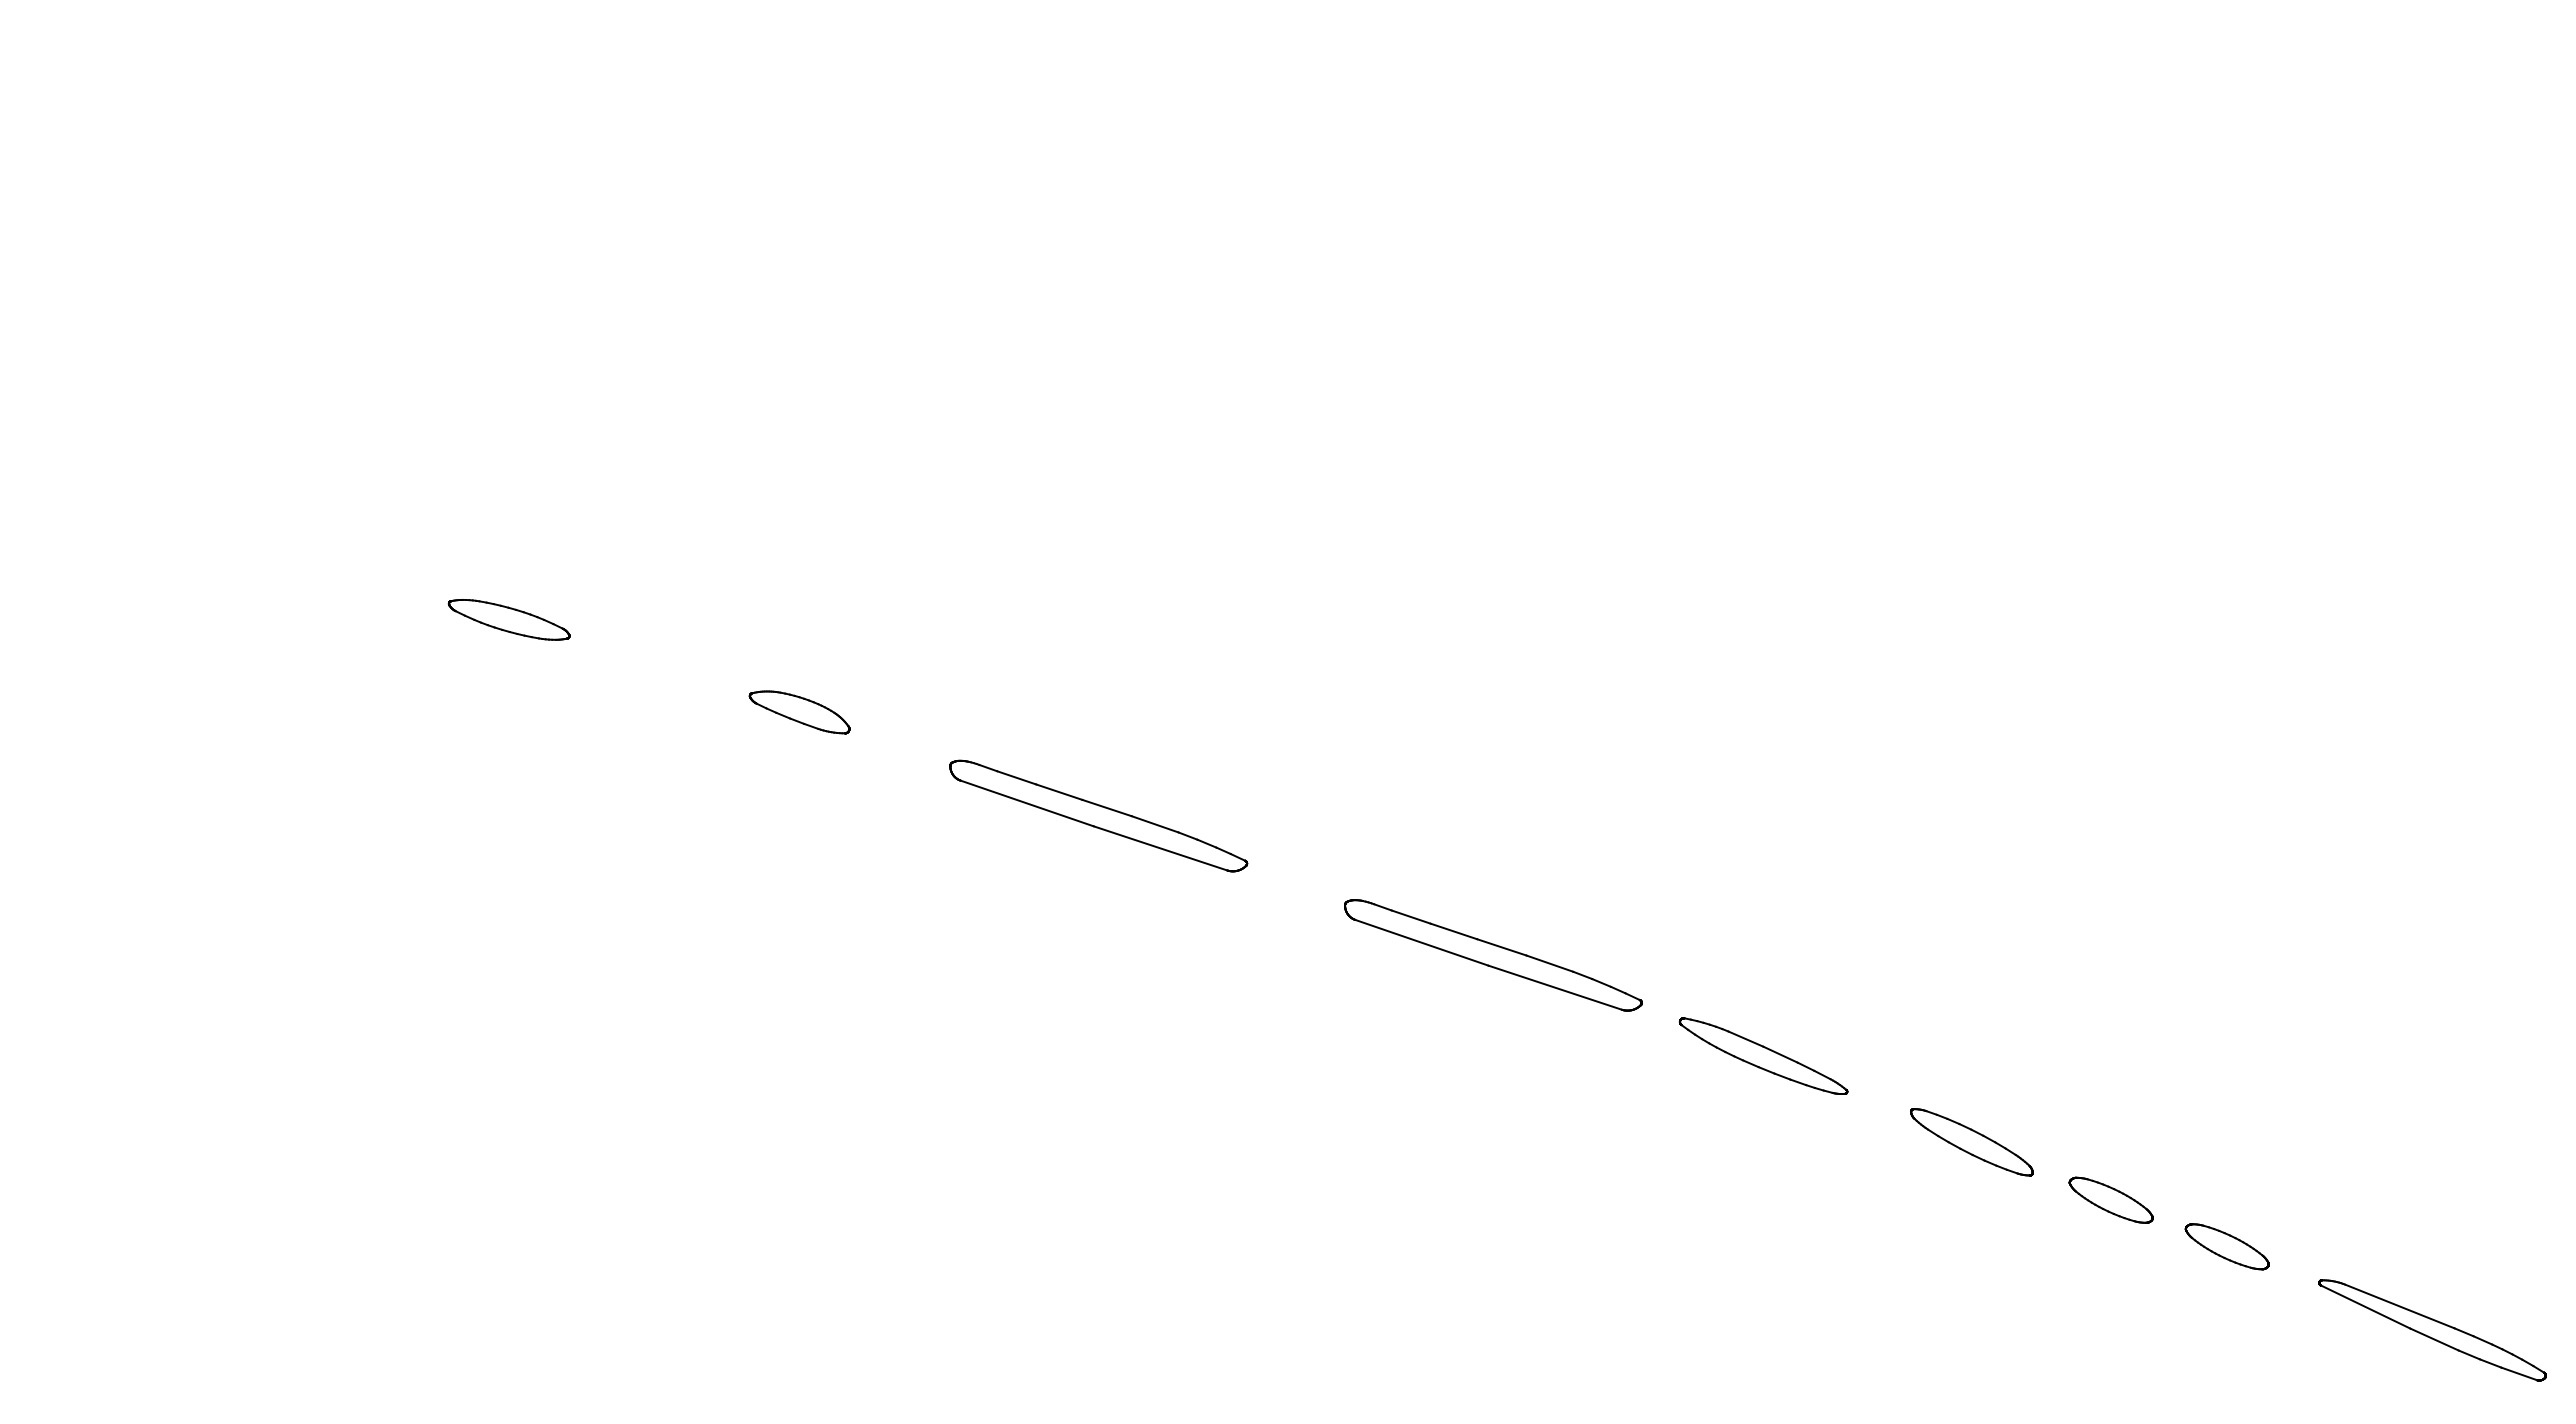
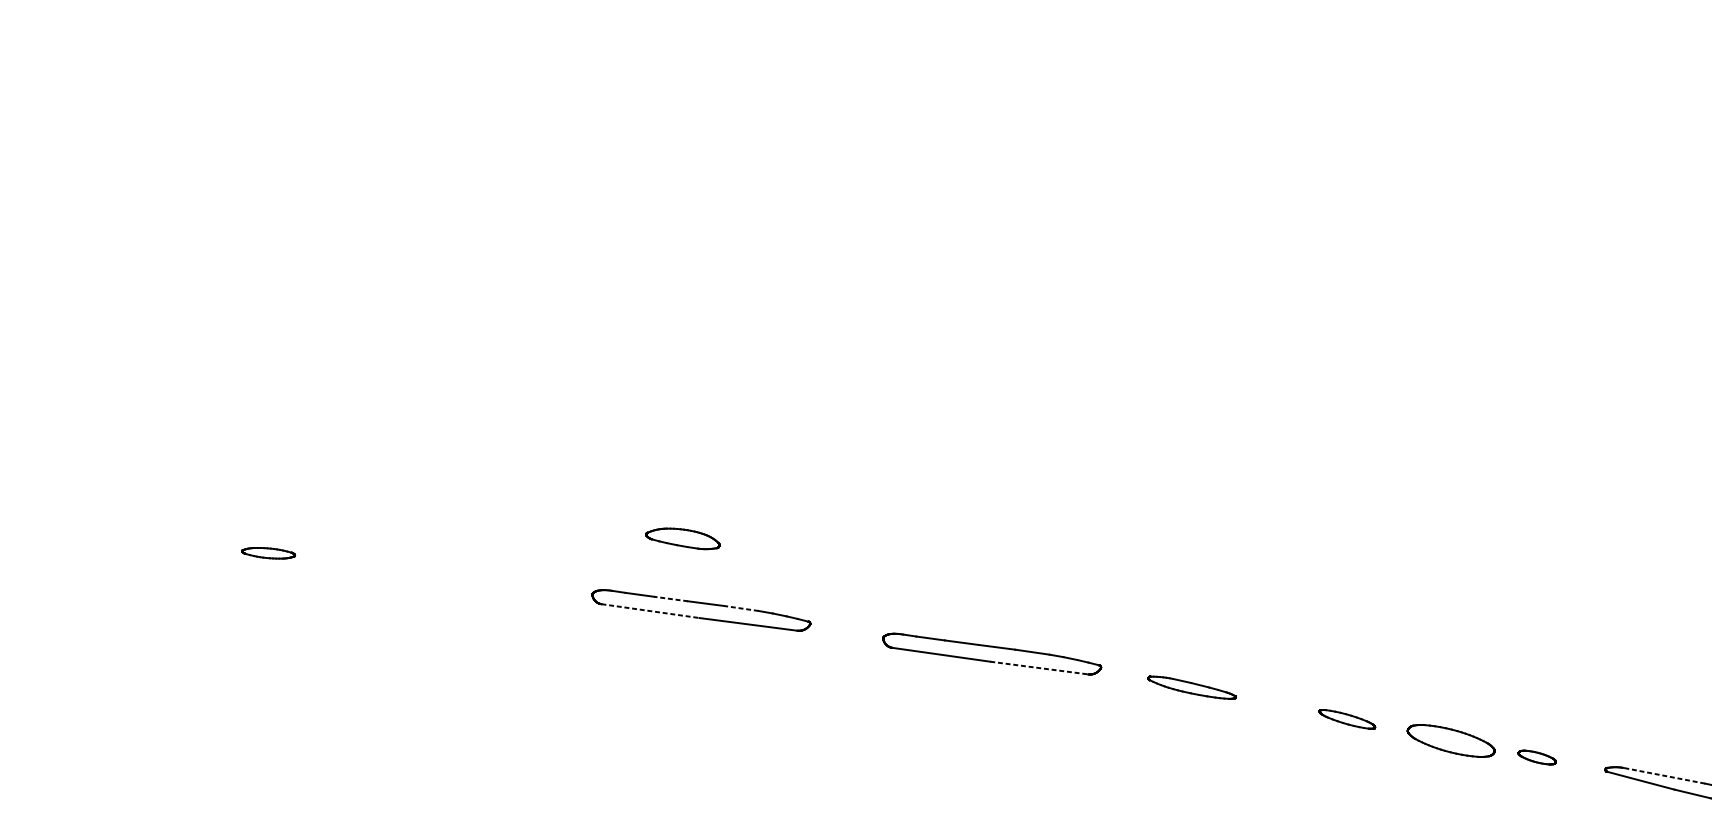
part: (508, 619) -> (268, 553), size x0.6
part: (799, 712) -> (682, 539), moved
line: (1058, 792) -> (670, 599), solid -> dashed
line: (1027, 803) -> (650, 611), solid -> dashed
line: (1155, 824) -> (741, 608), solid -> dashed
line: (1555, 987) -> (1039, 667), solid -> dashed
part: (1763, 1055) -> (1191, 687), size x0.7
part: (1971, 1142) -> (1347, 719), size x0.6
part: (2110, 1199) -> (1450, 740), size x1.4
part: (2226, 1246) -> (1536, 757), size x0.6
line: (2399, 1306) -> (1664, 775), solid -> dashed

